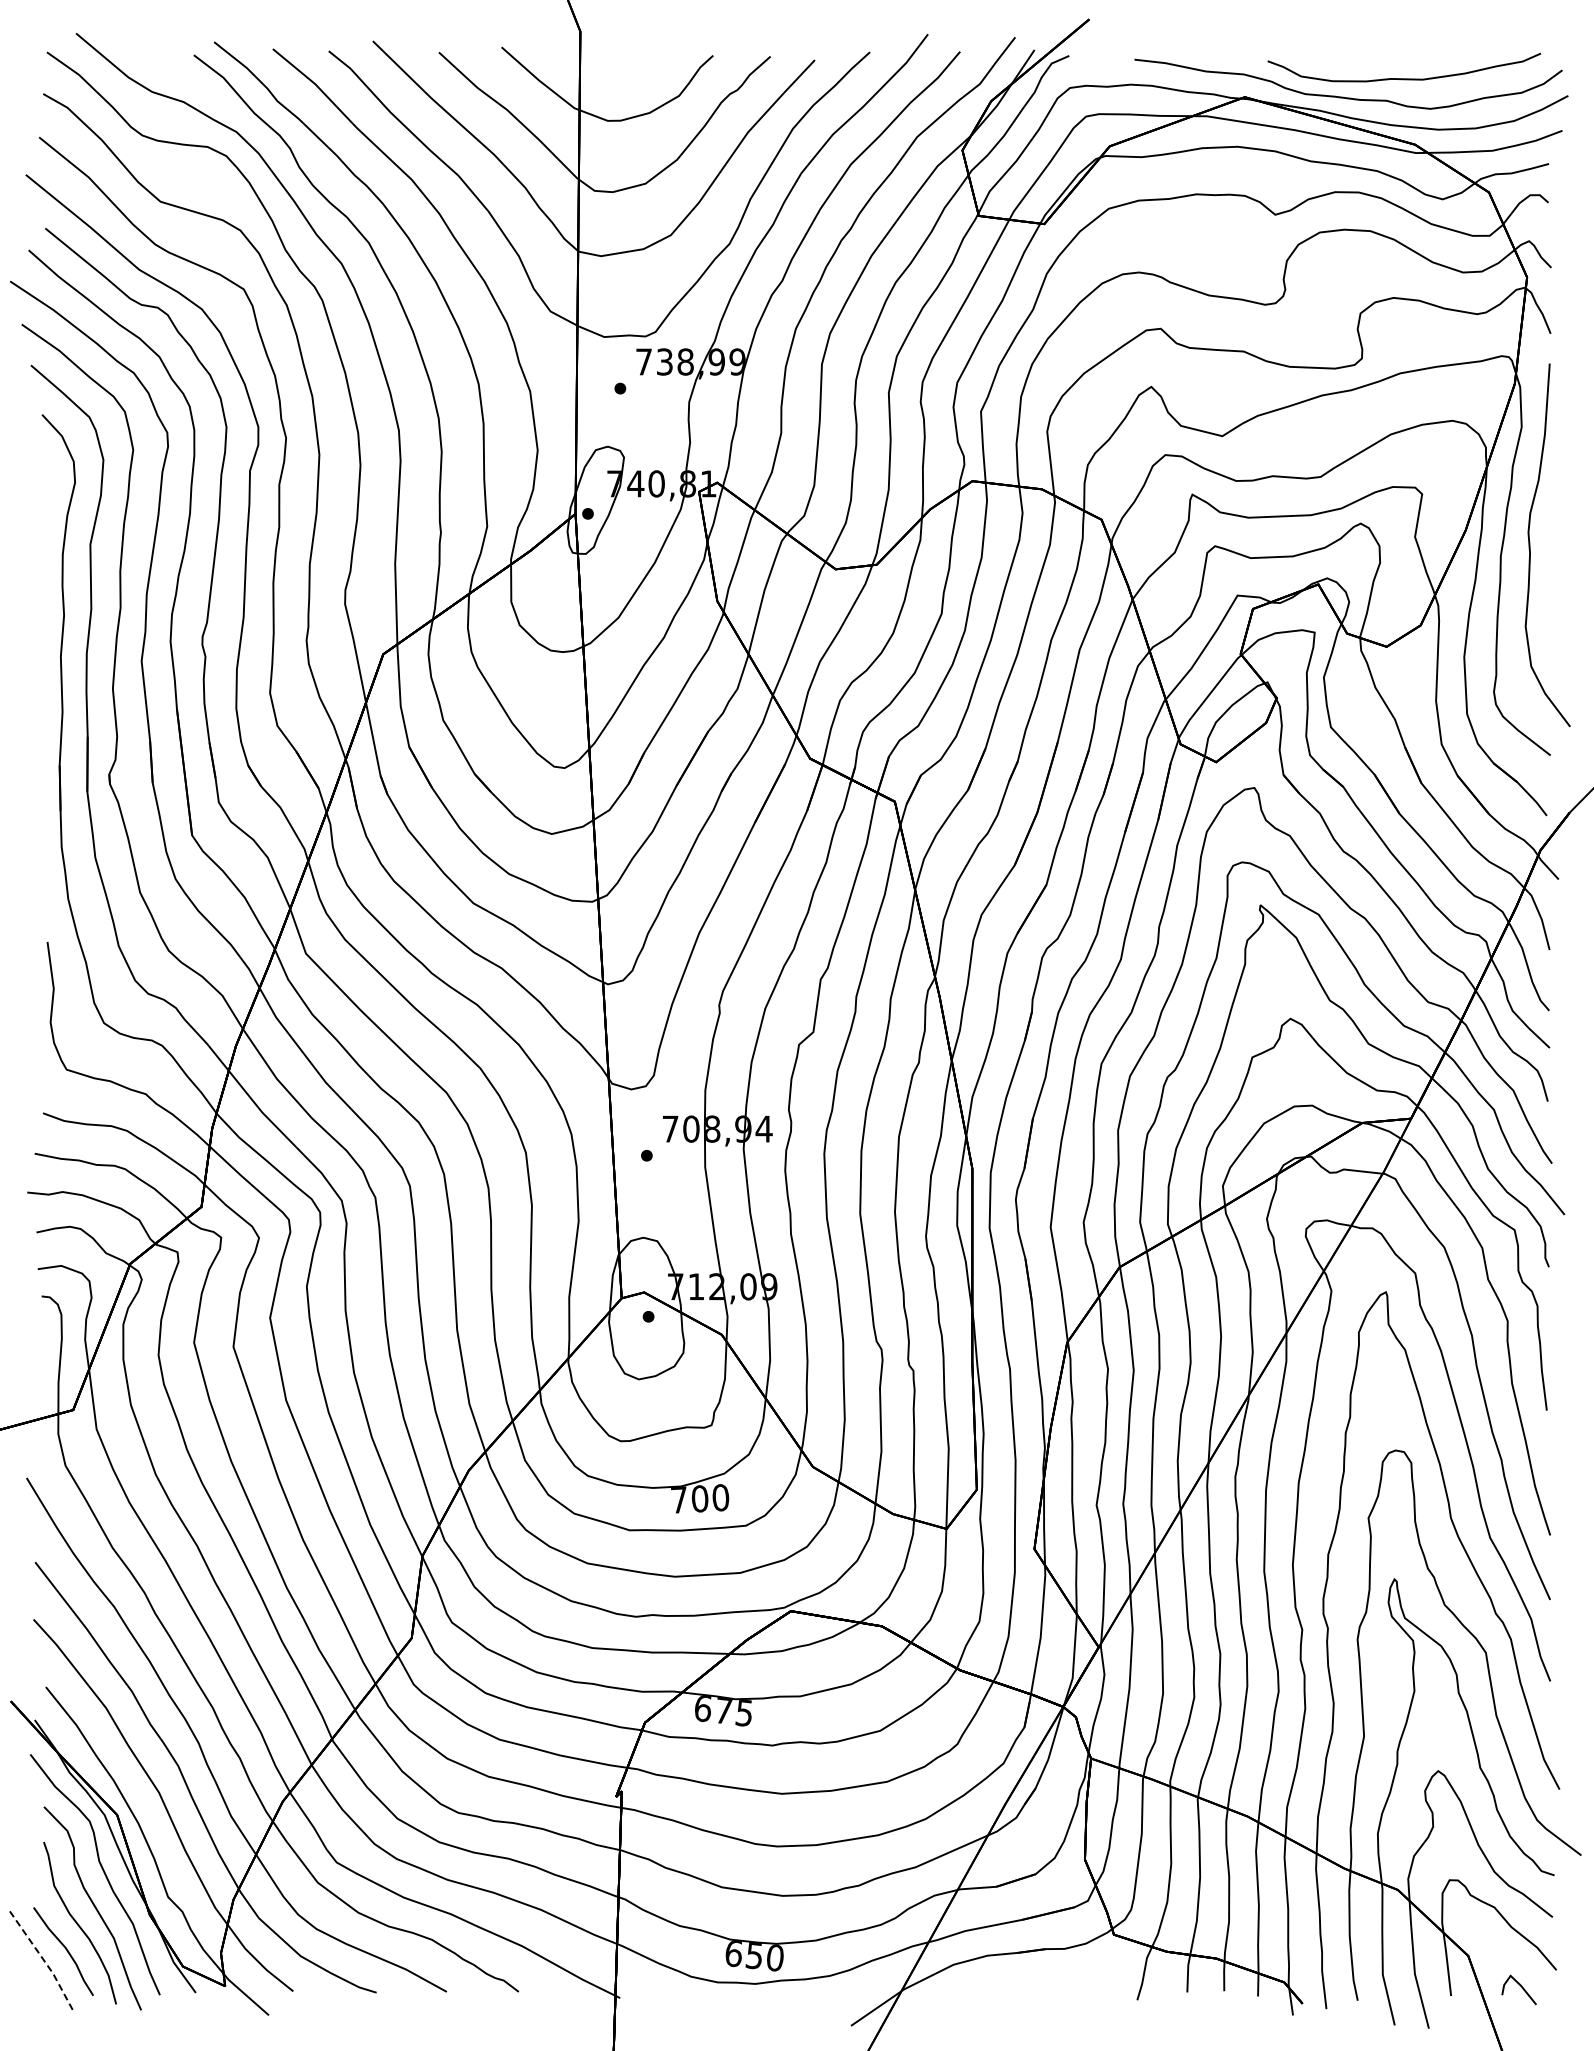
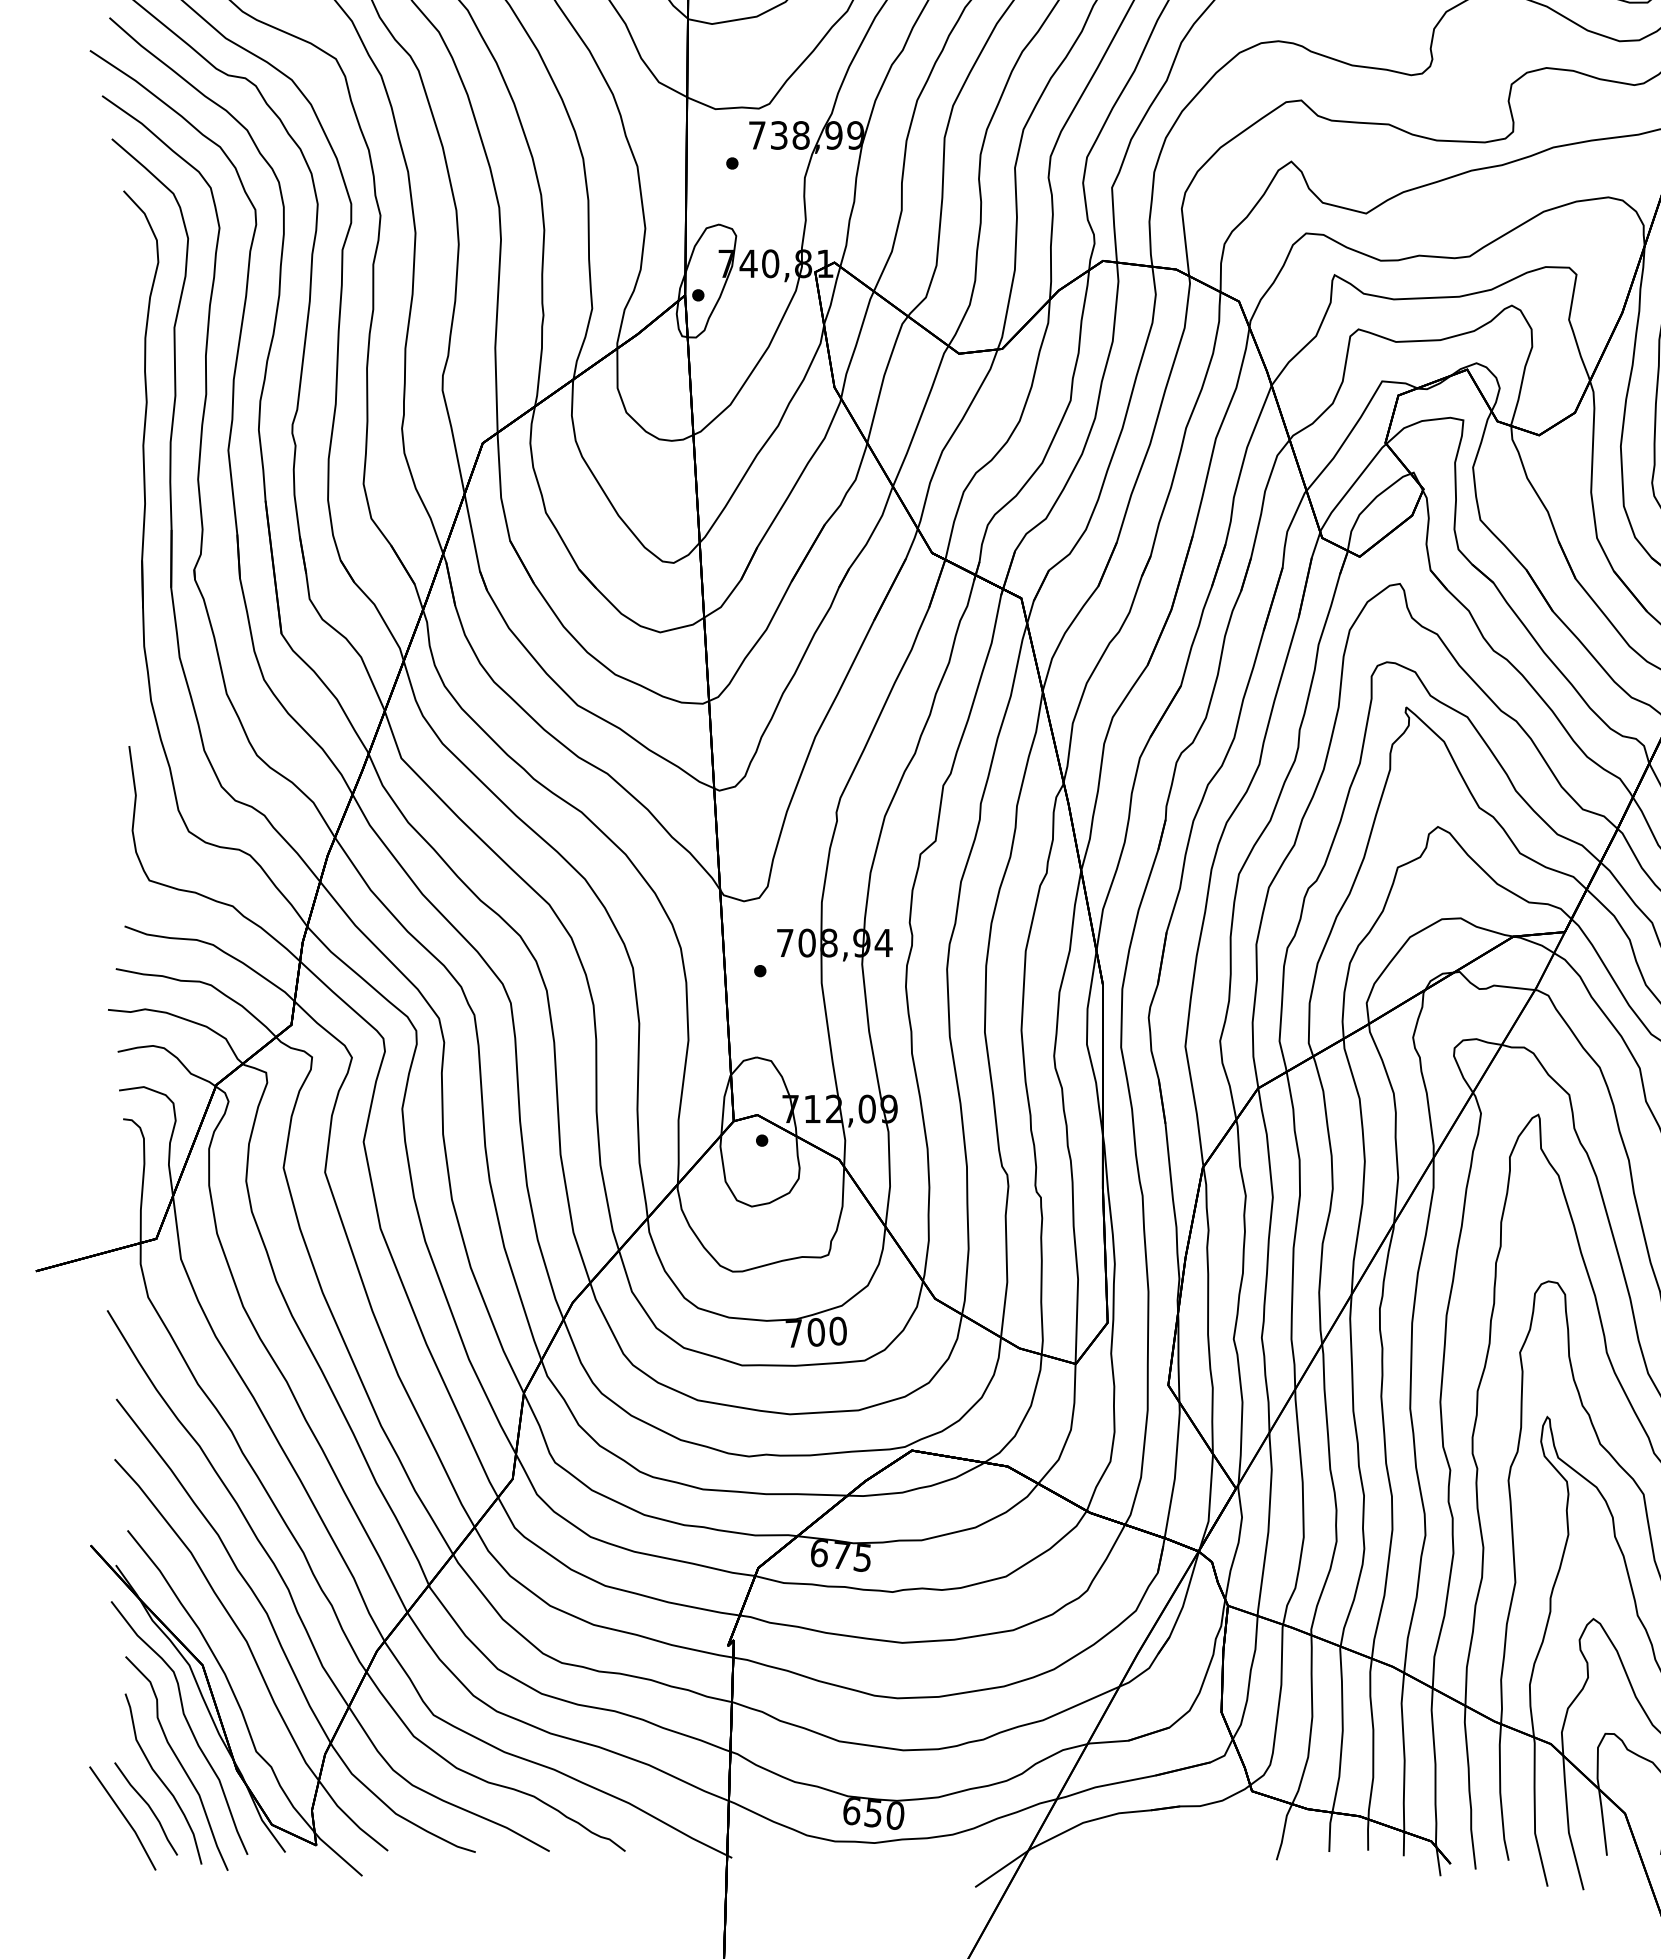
line: (44, 1960) -> (126, 1818), dashed -> solid

